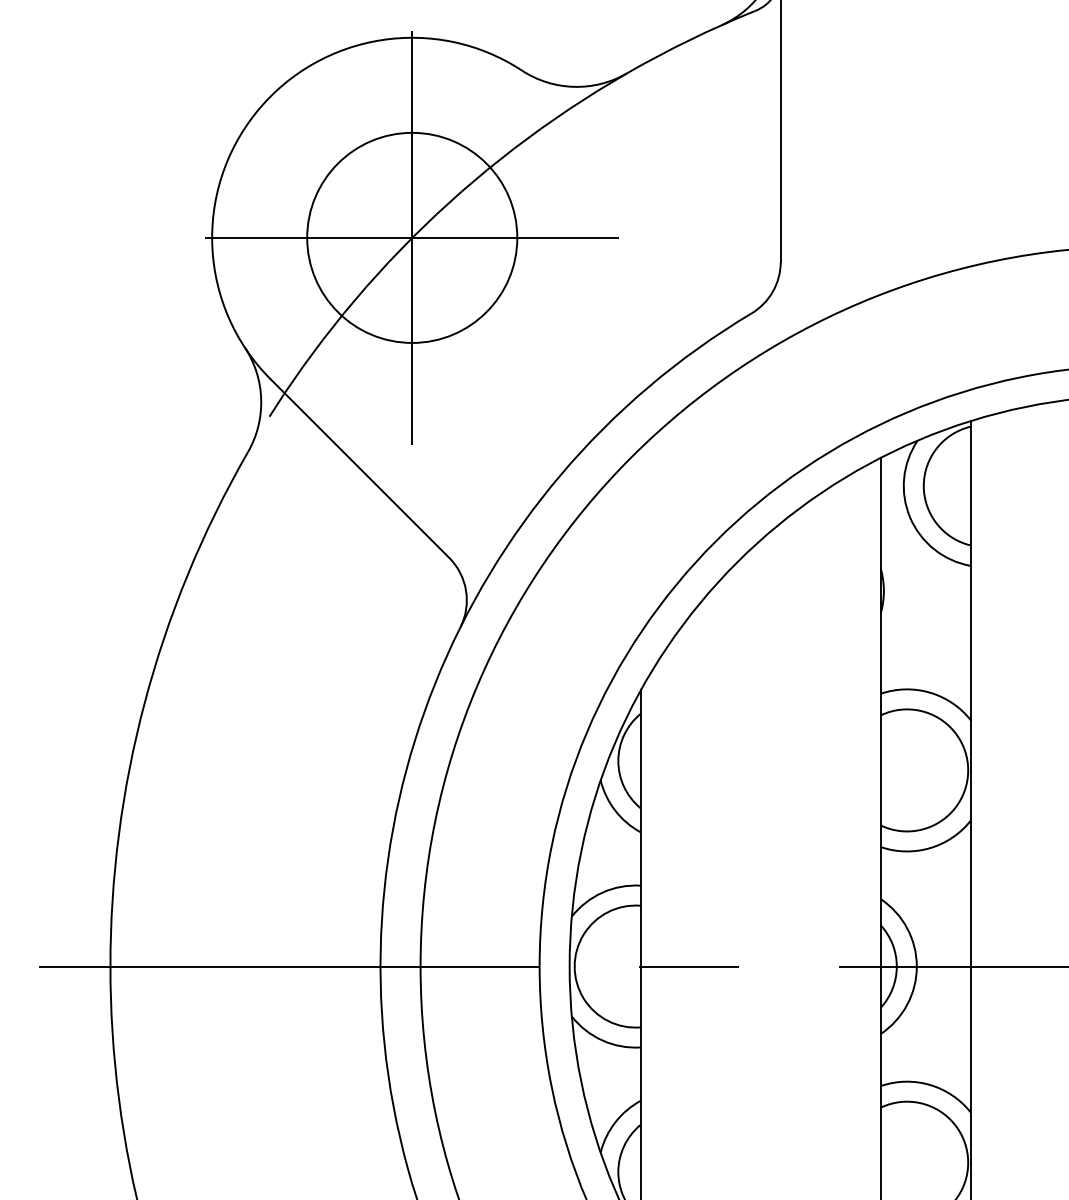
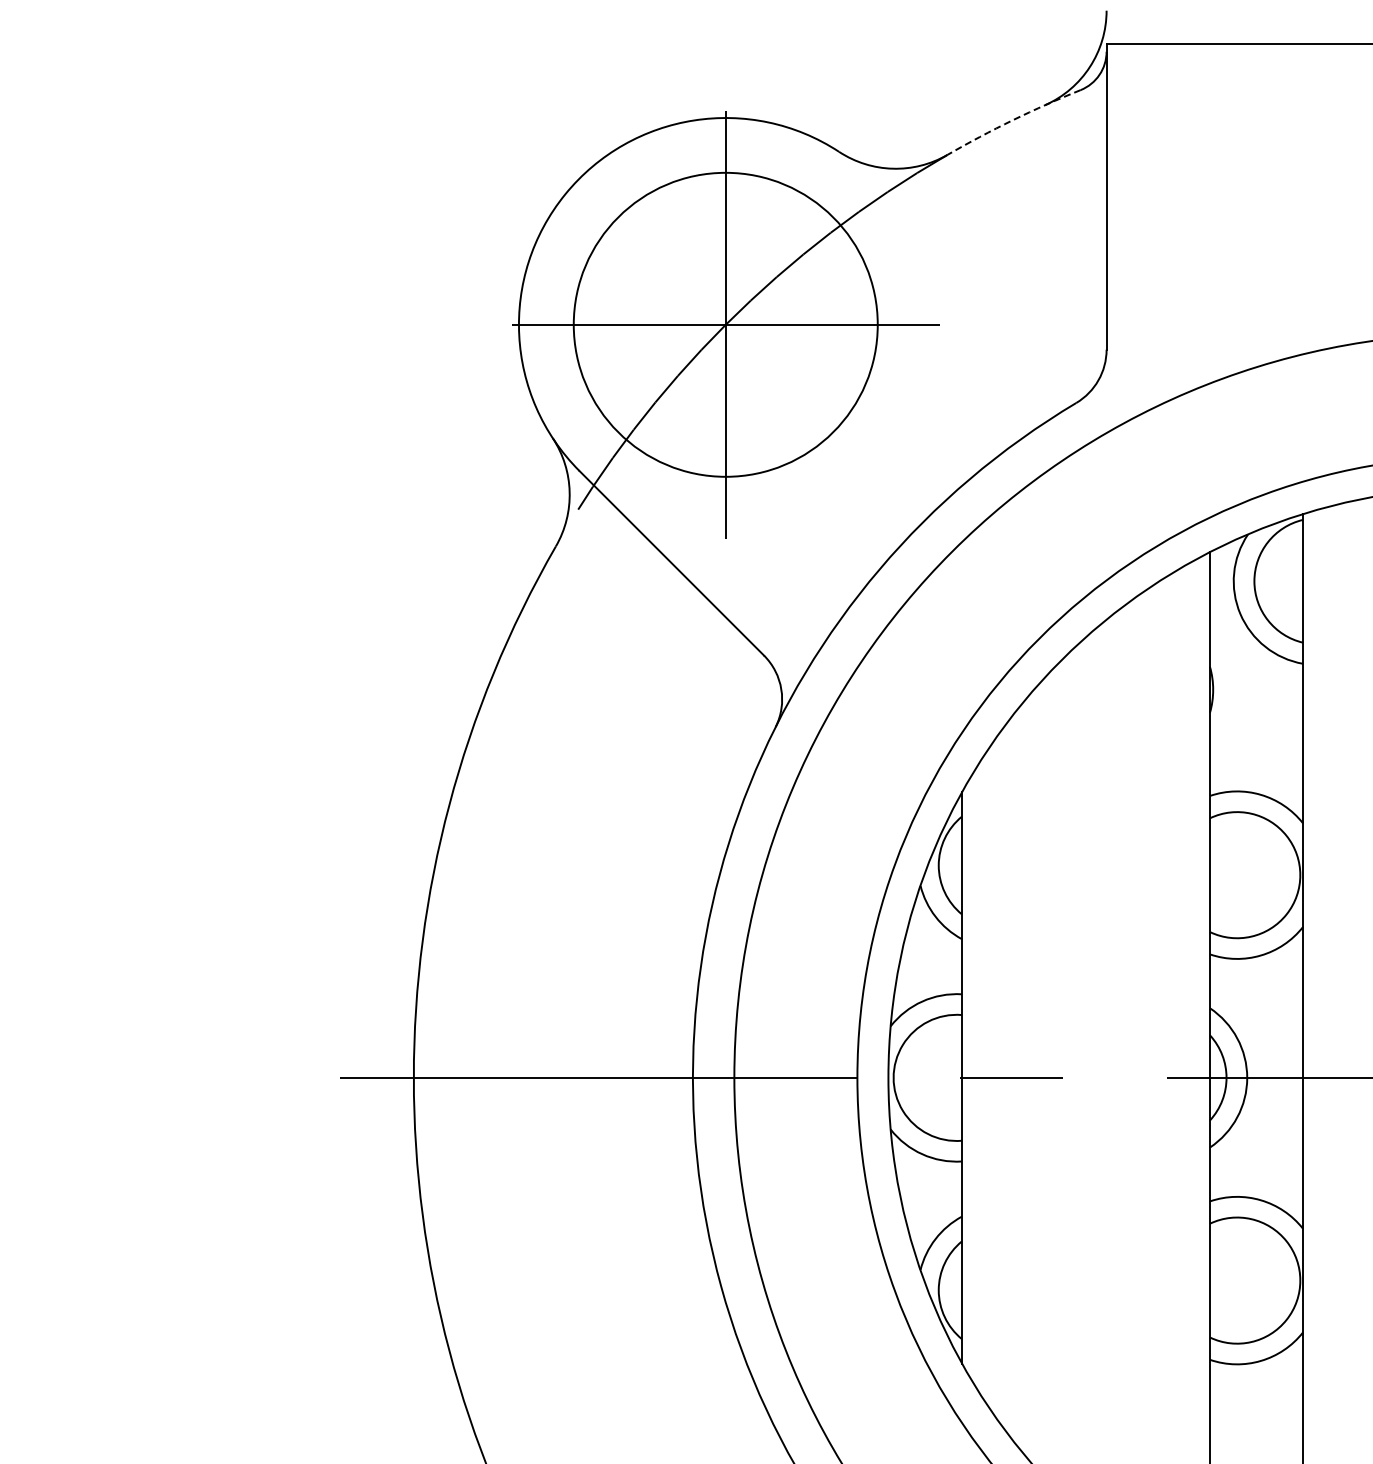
arc: (689, 40) -> (1012, 120), solid -> dashed
circle: (412, 237) -> (725, 324), size x1.4

